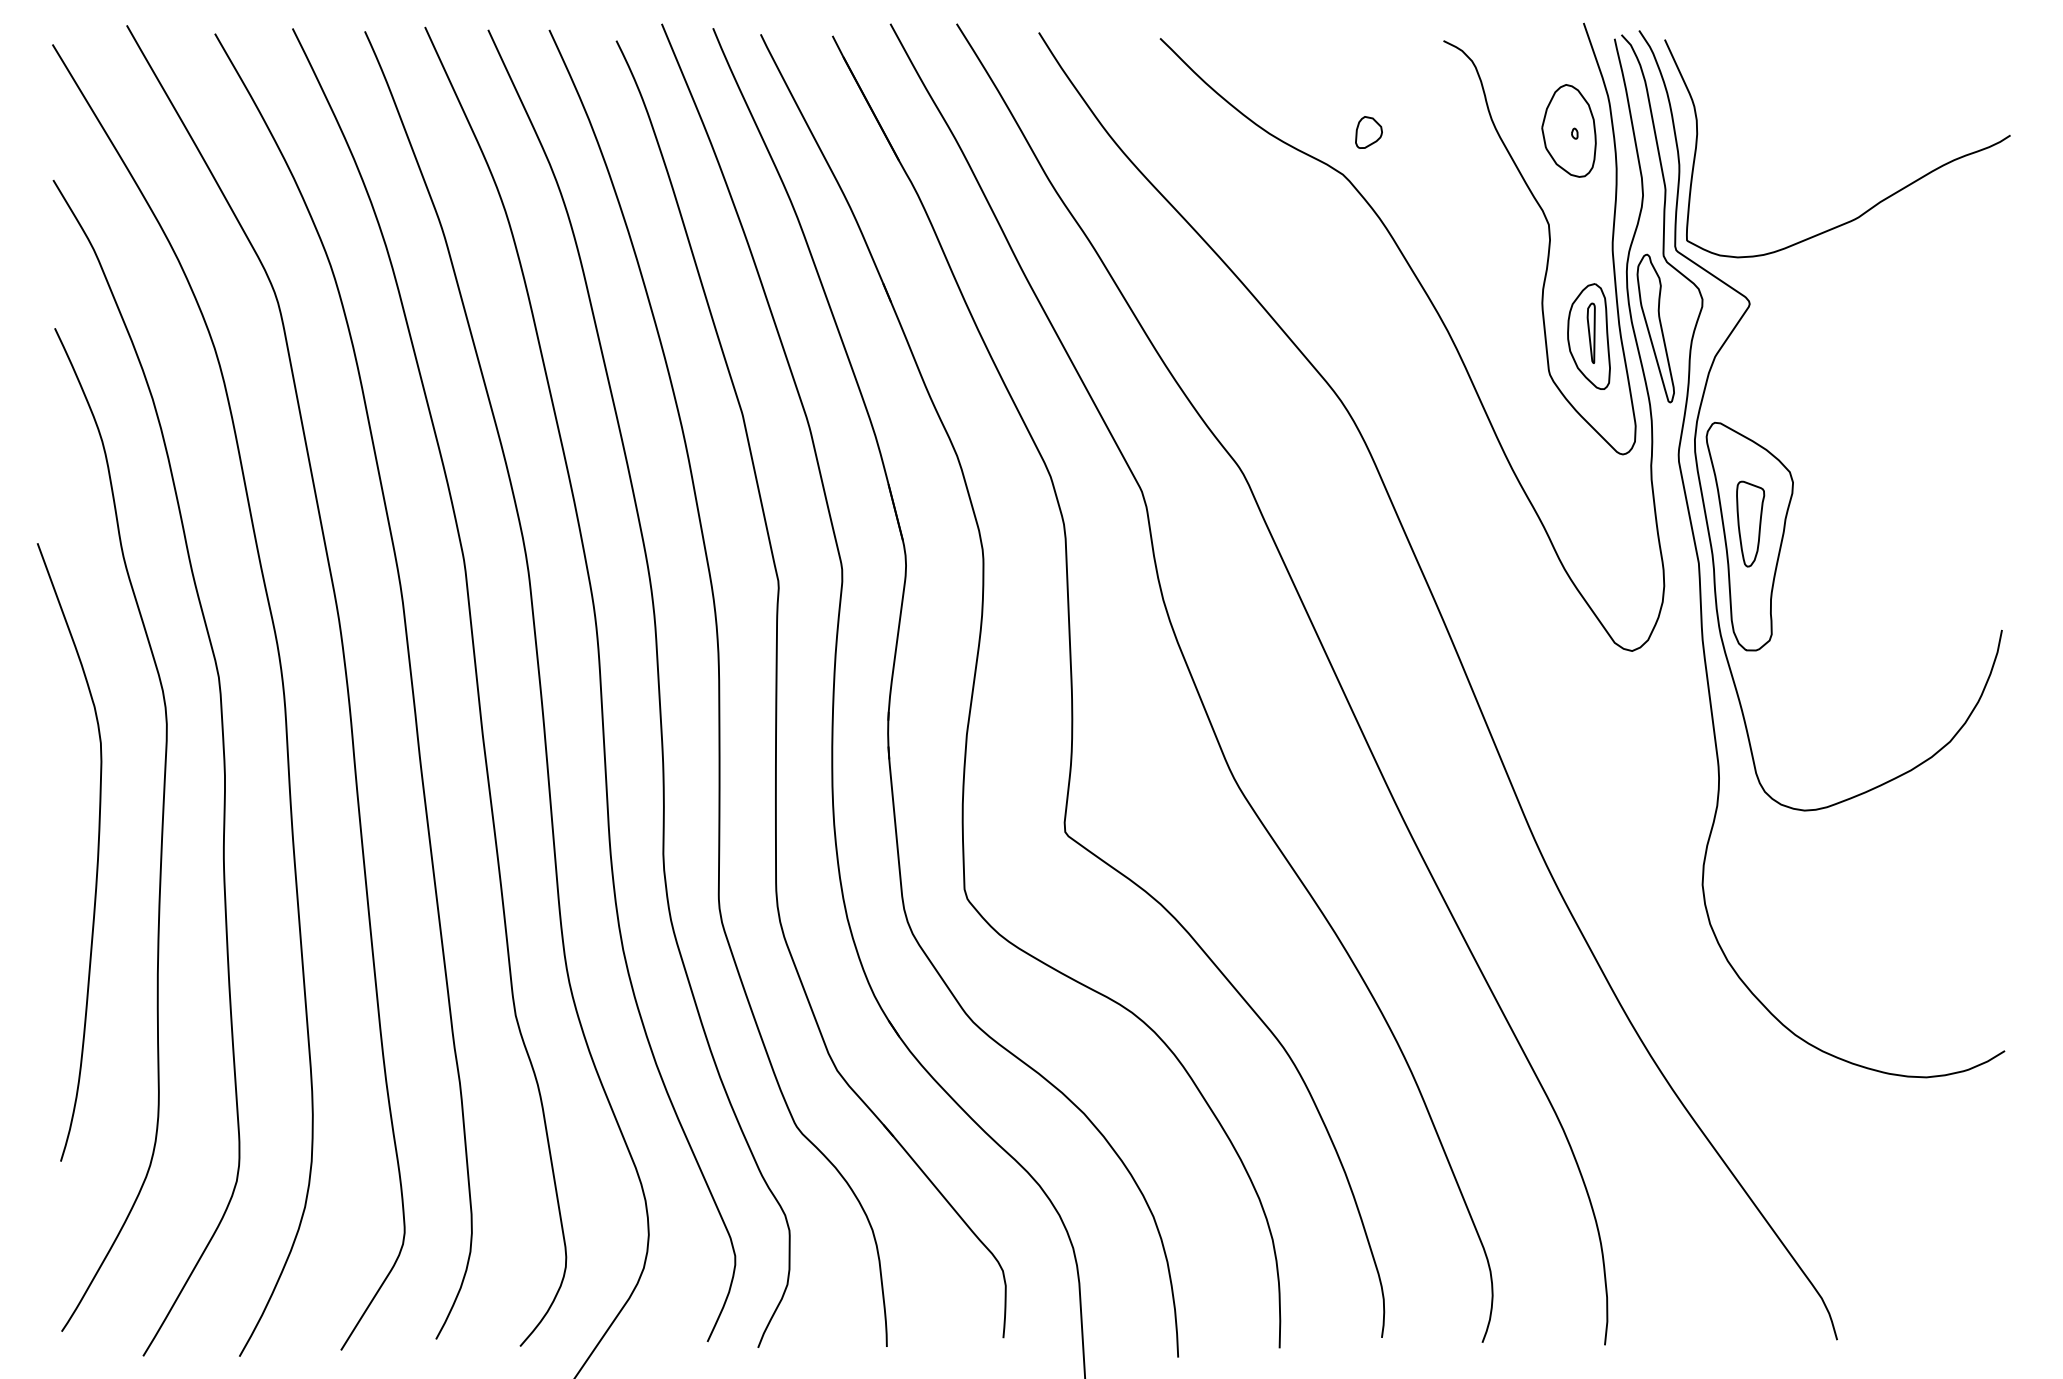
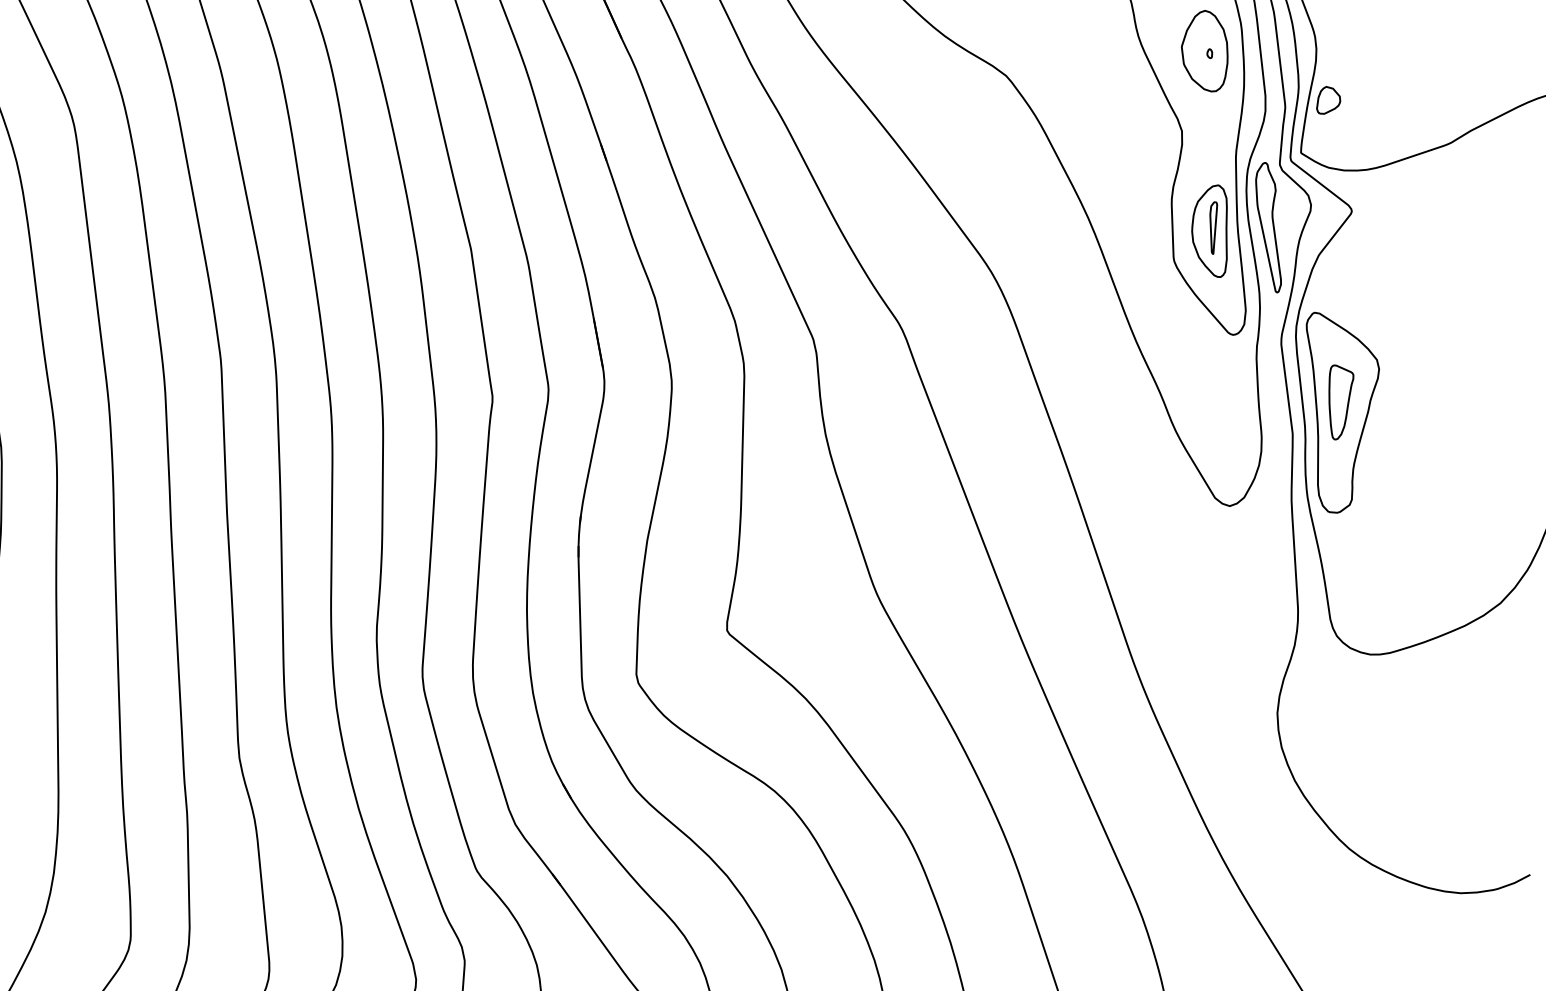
part: (1368, 132) -> (1328, 100), moved

